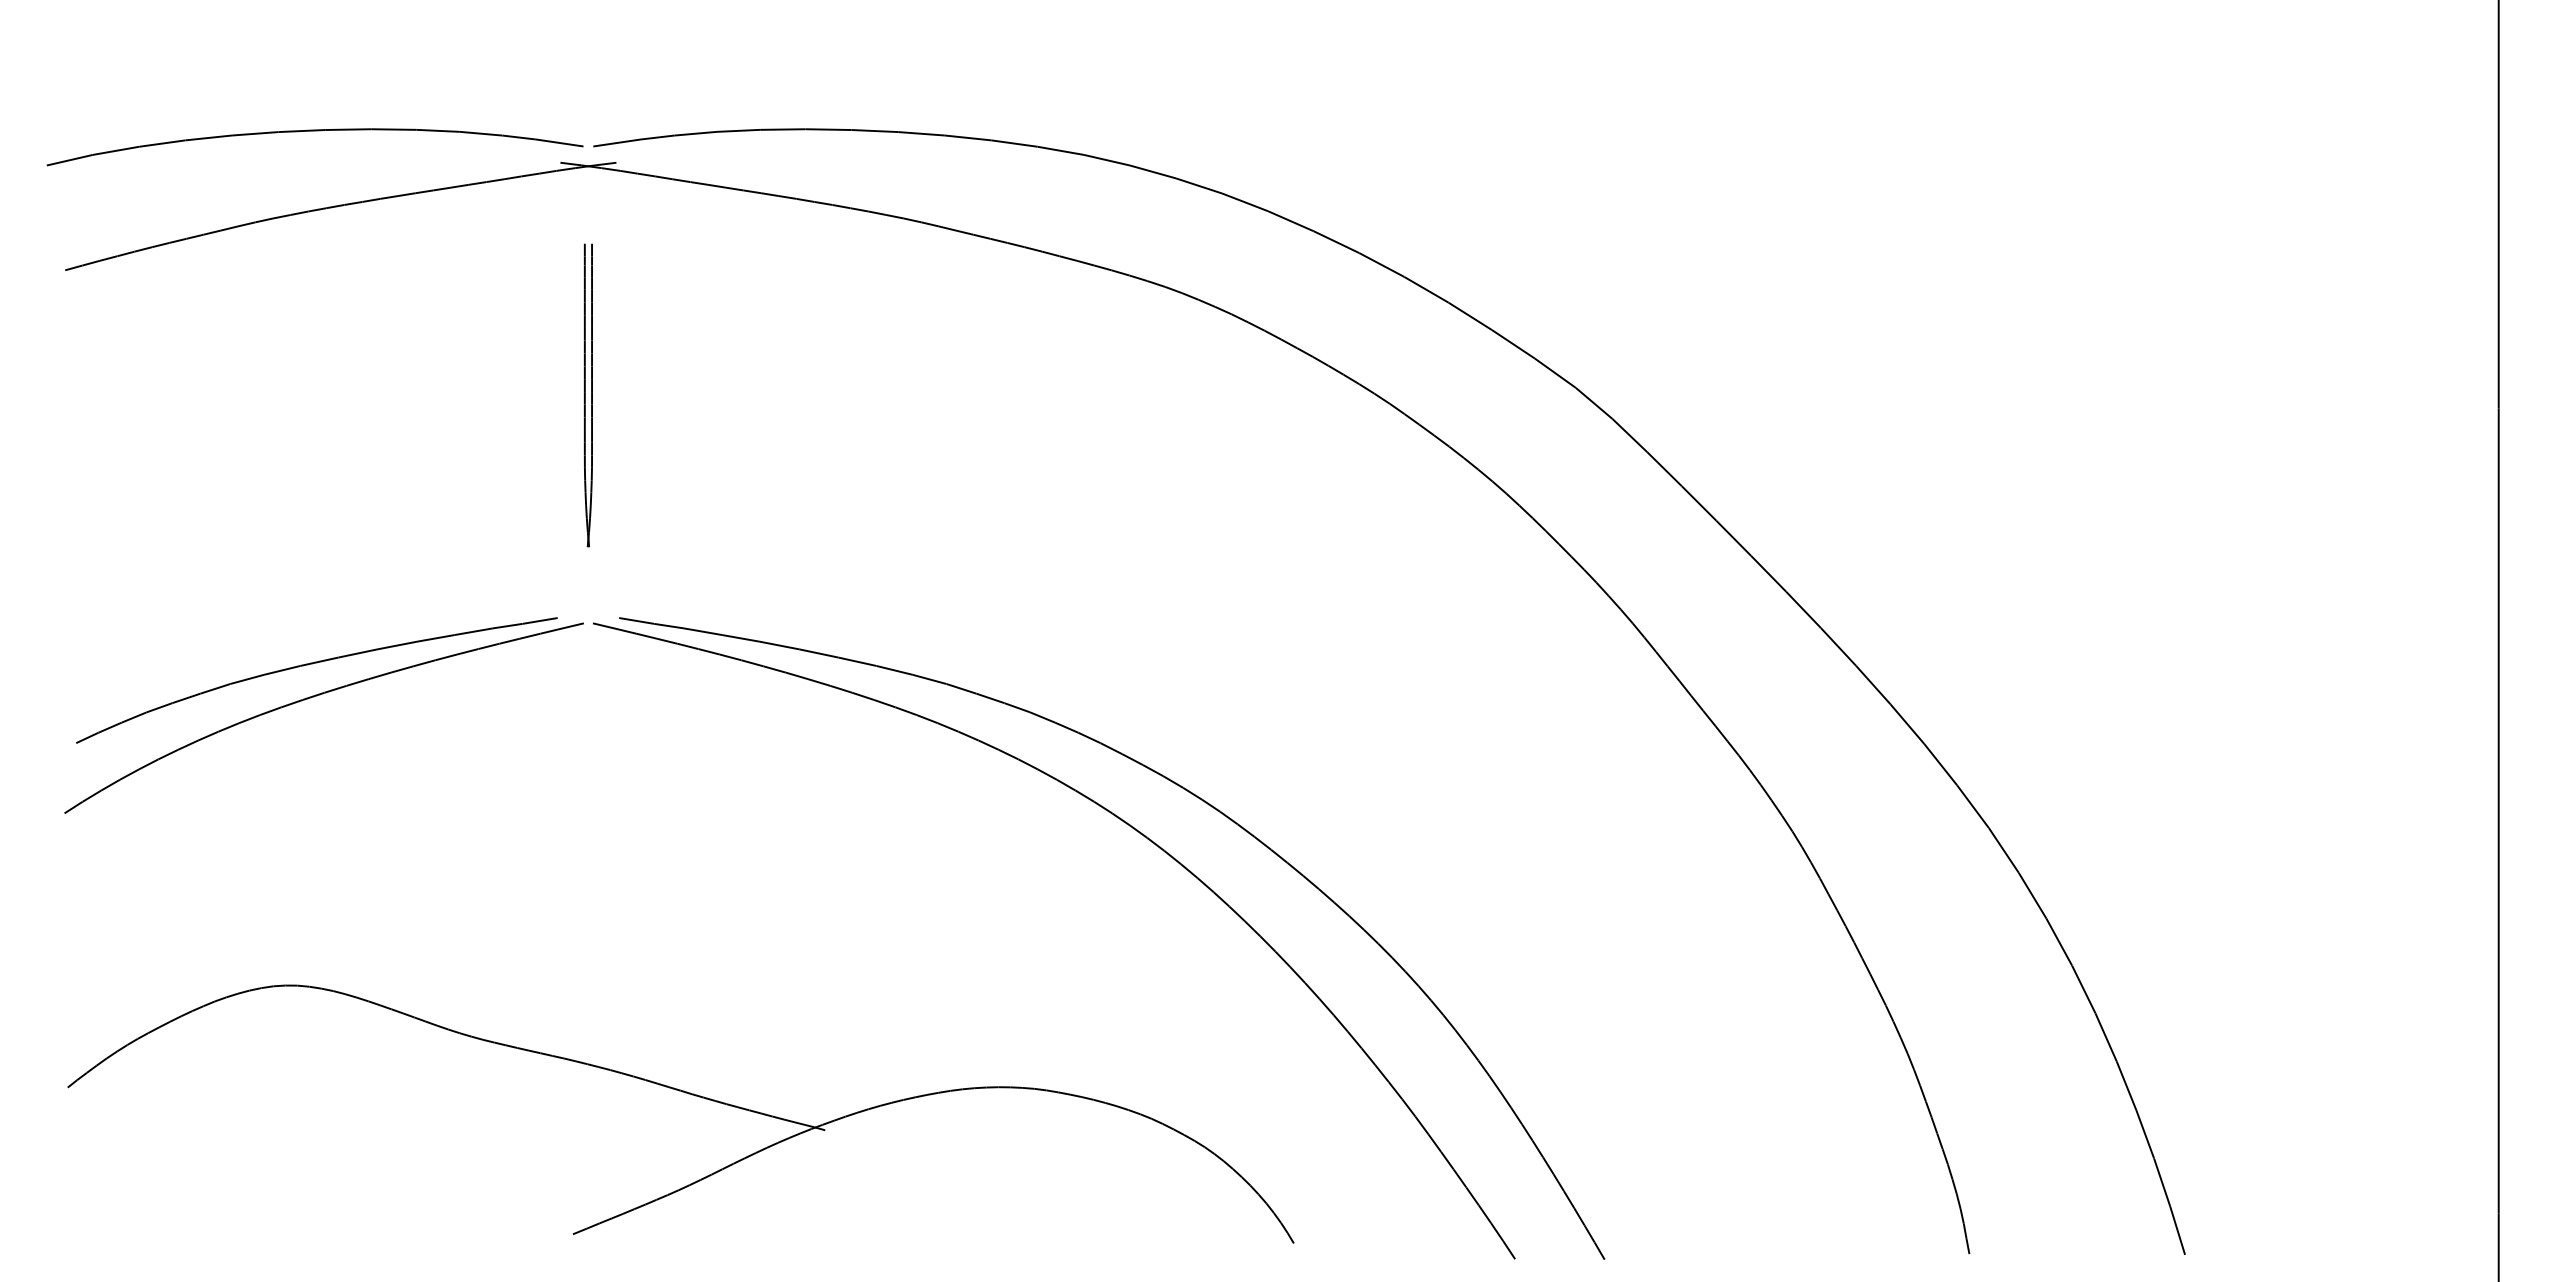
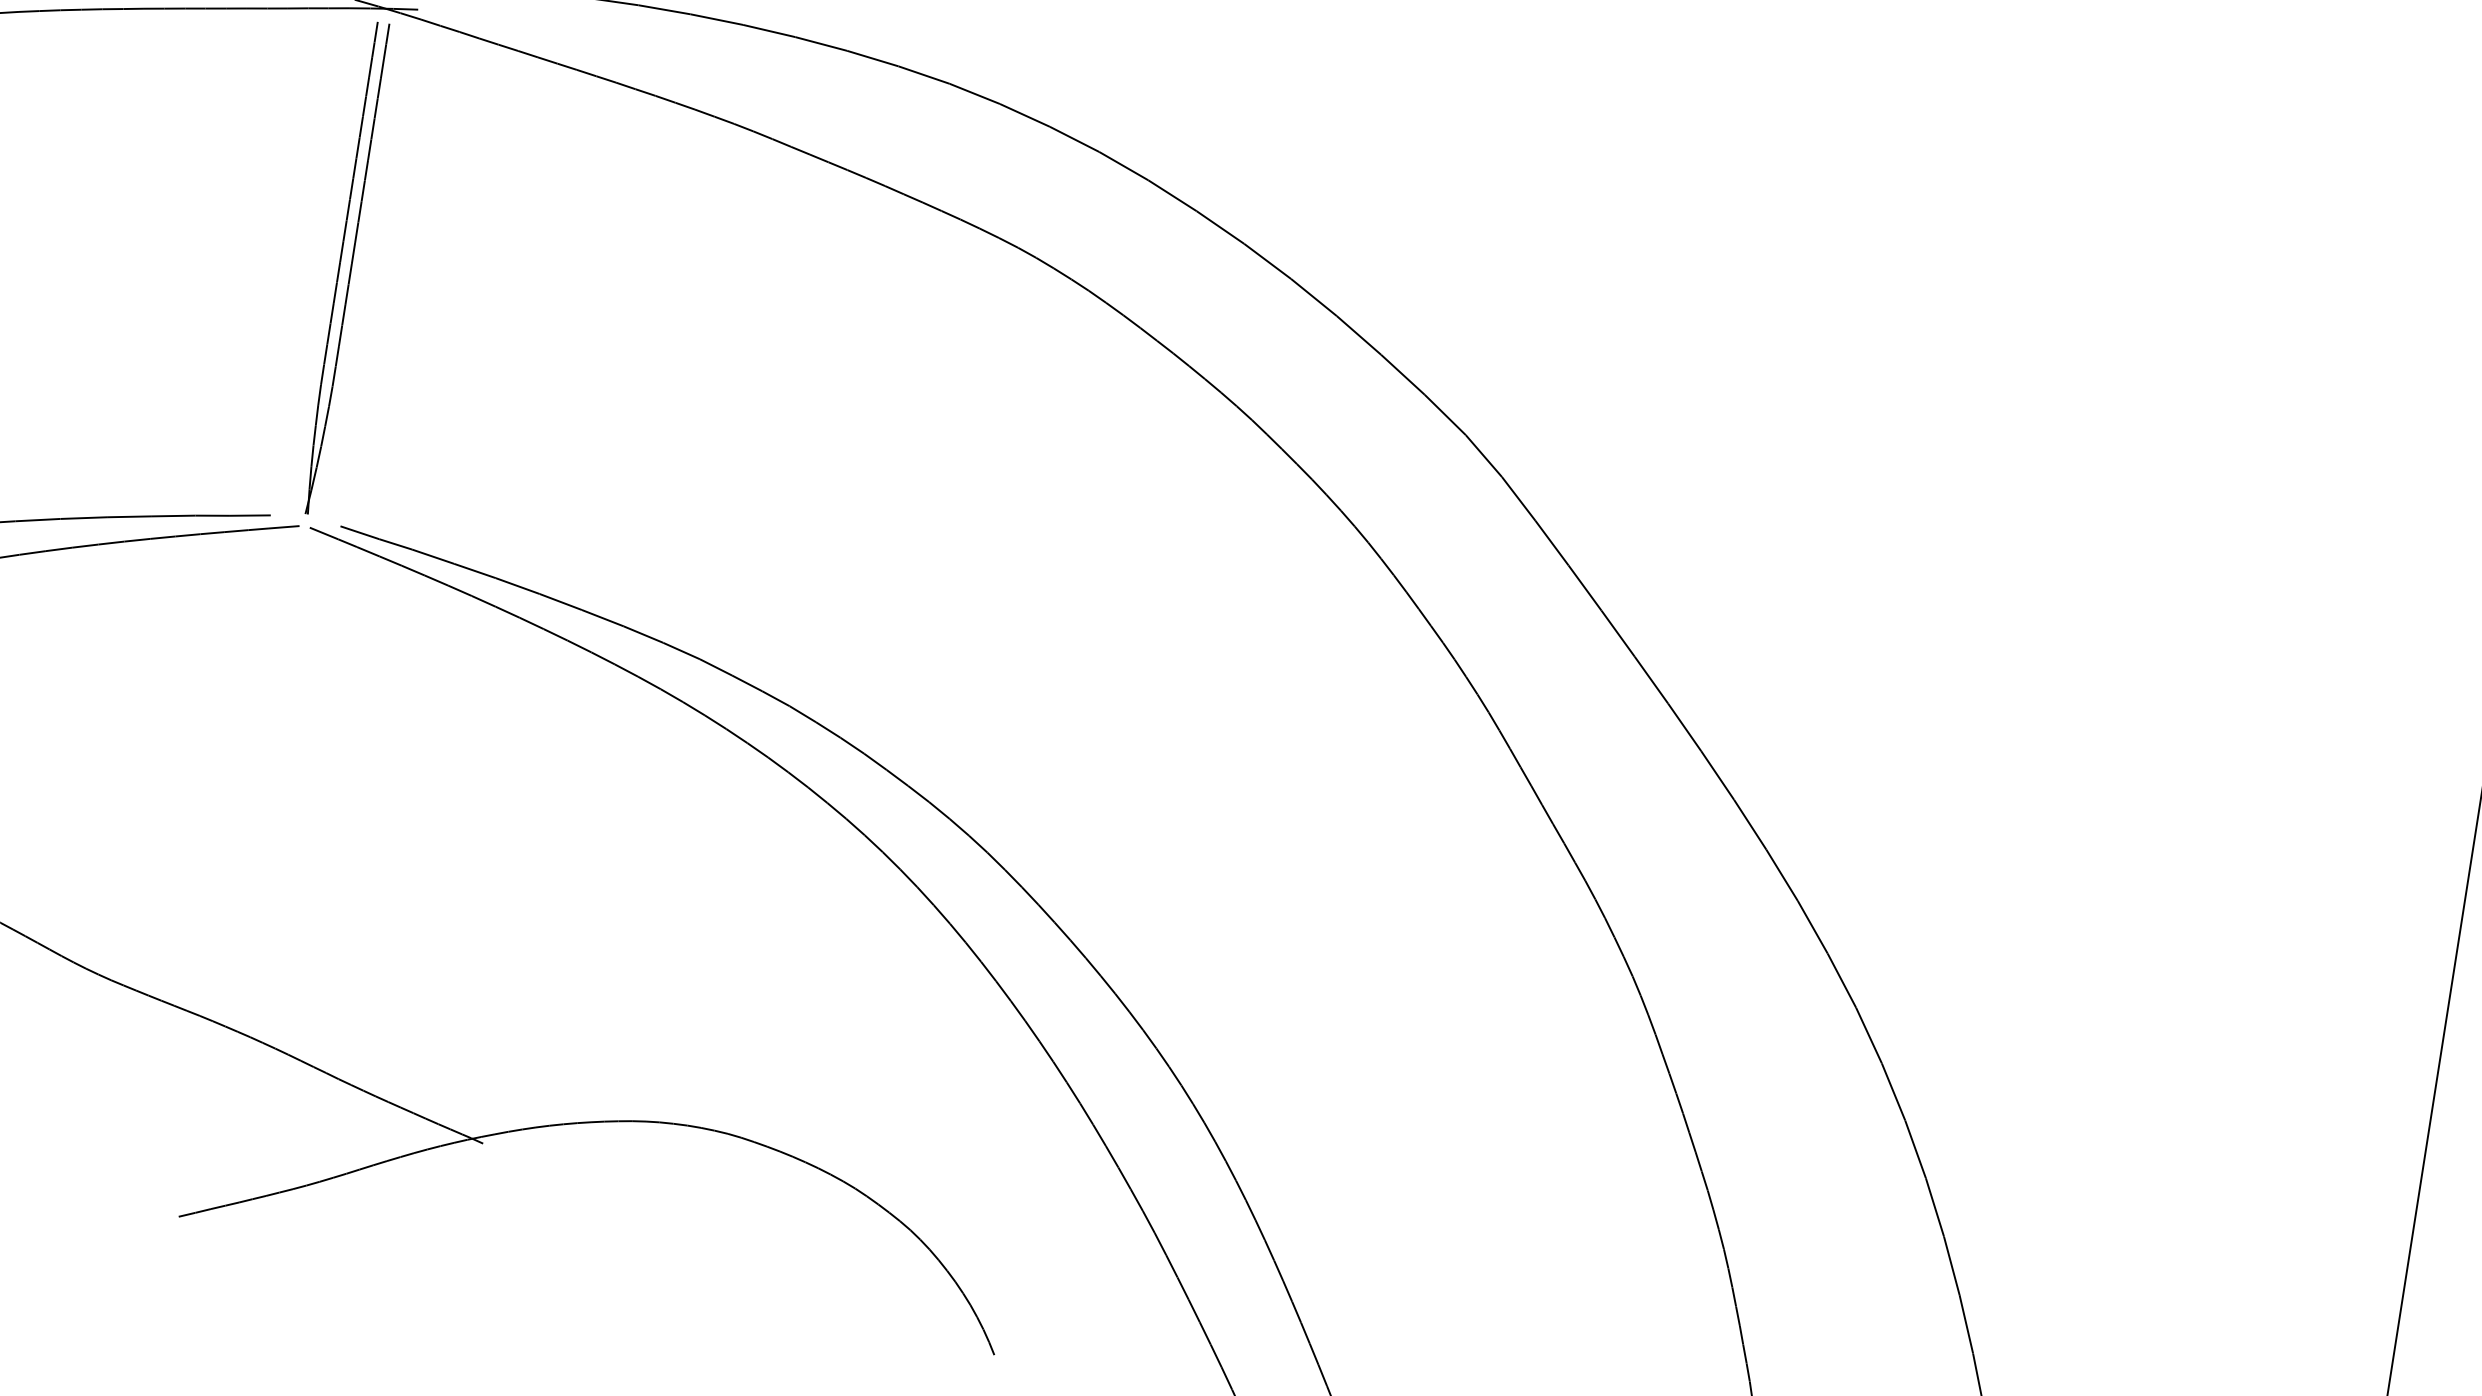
part: (588, 395) -> (345, 268), size x1.43

